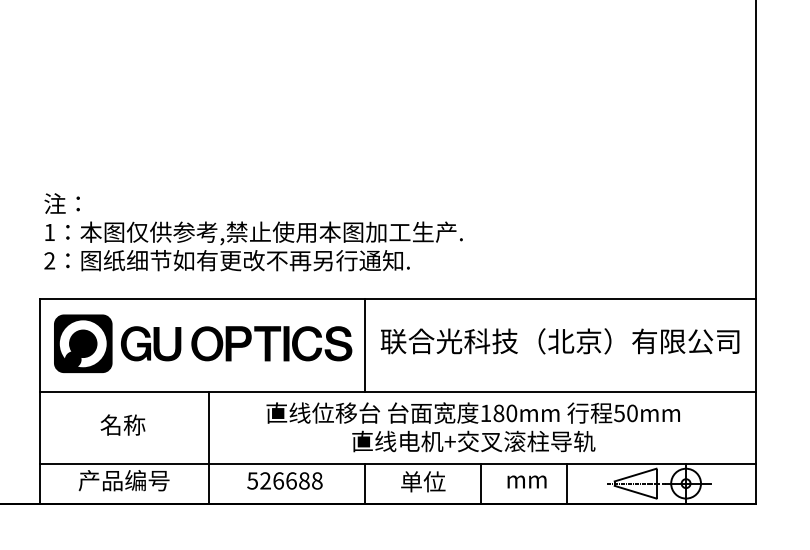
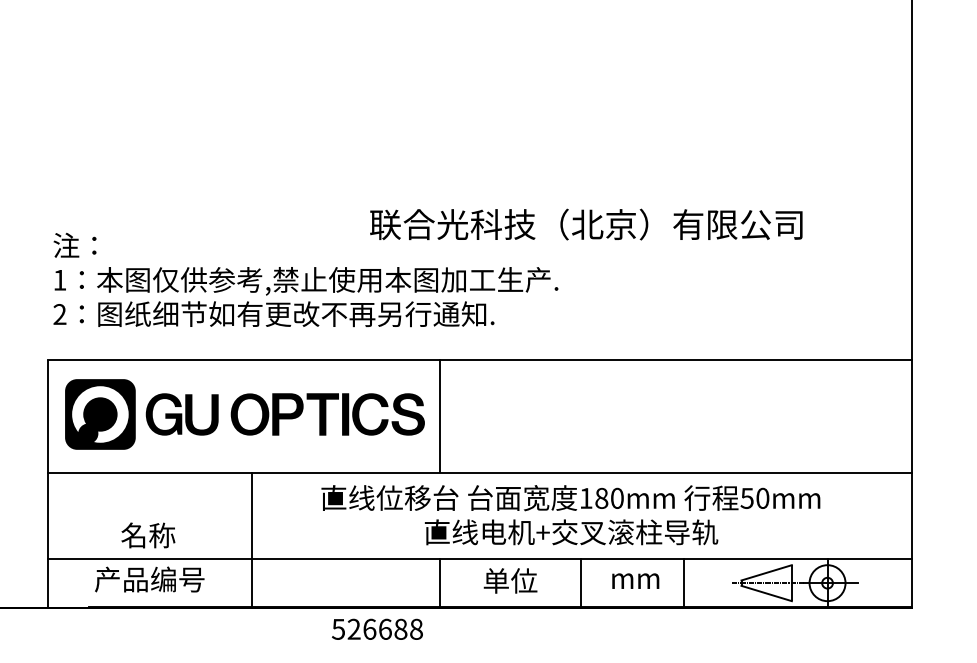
text: (559, 341) -> (585, 224), moved
text: (122, 424) -> (147, 534), moved
text: (284, 480) -> (376, 628), moved

